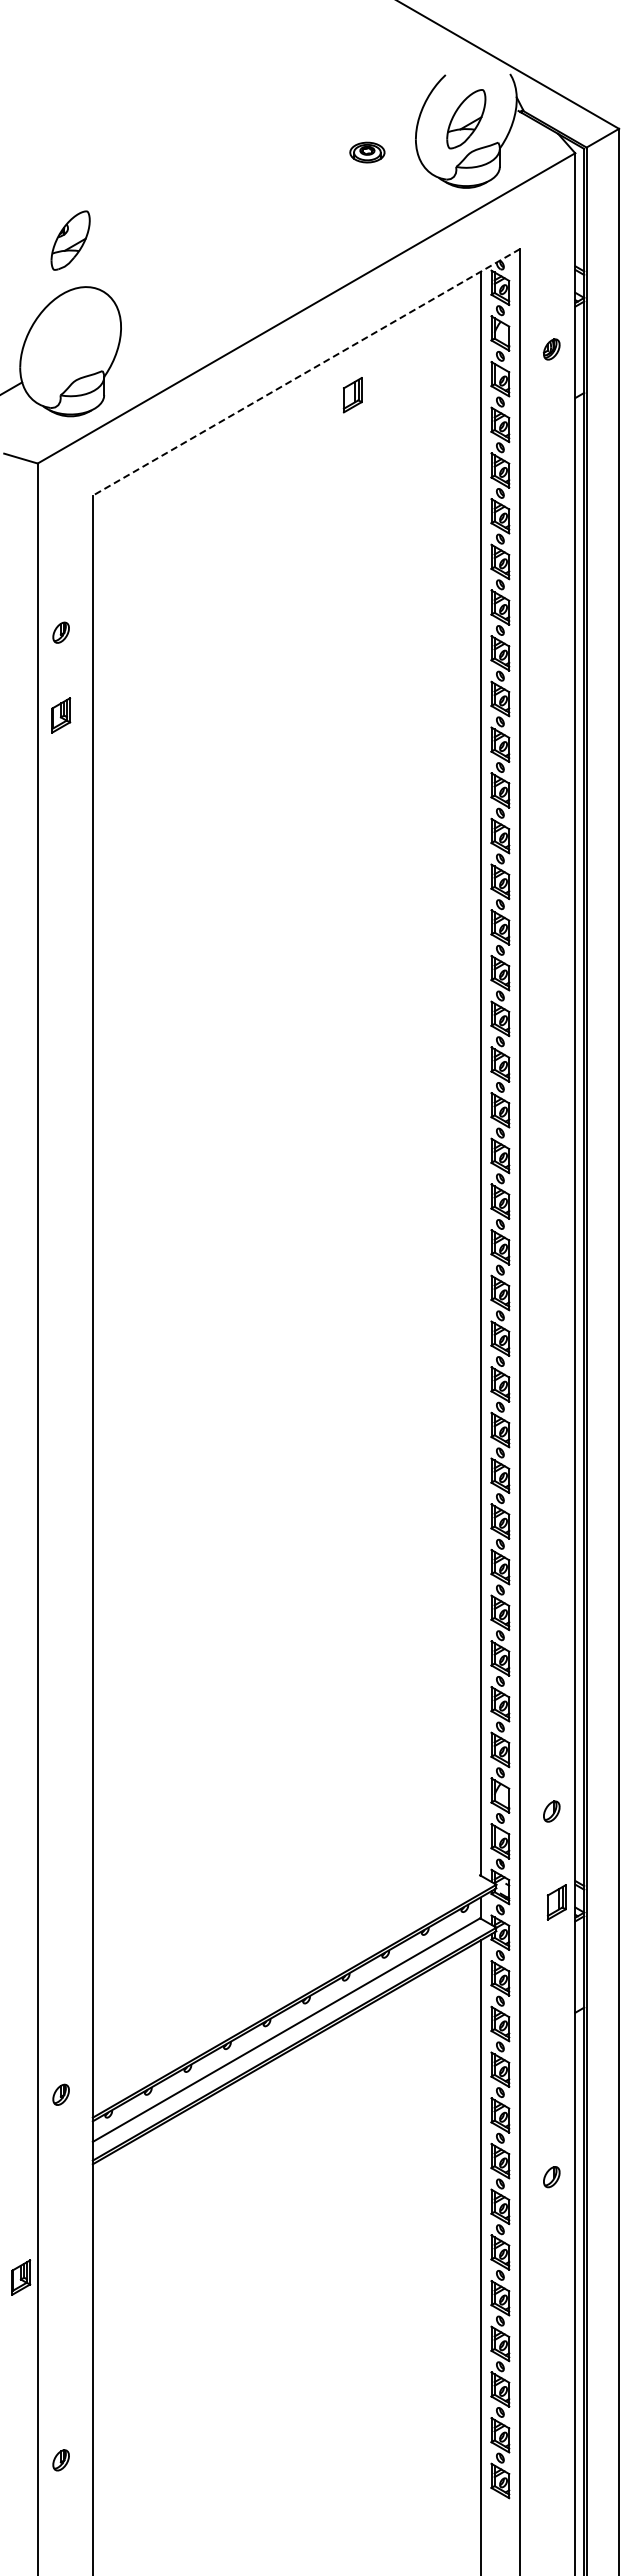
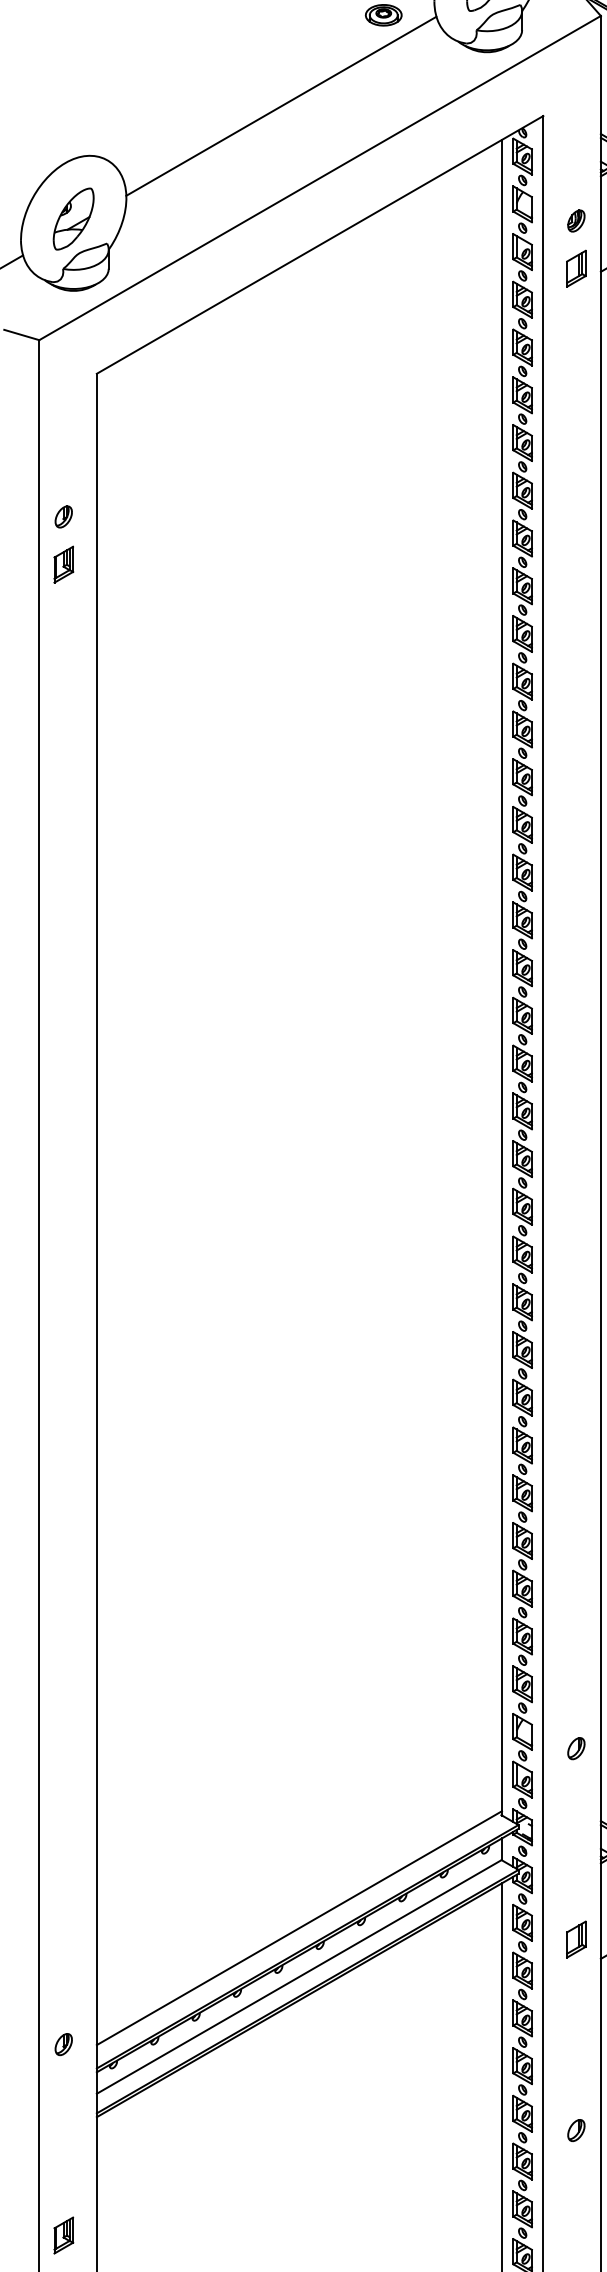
line: (269, 239) -> (281, 106), added
part: (70, 240) -> (73, 218), moved
line: (306, 372) -> (320, 245), dashed -> solid
part: (352, 395) -> (576, 269), moved
part: (61, 715) -> (64, 564), moved
part: (556, 1902) -> (576, 1939), moved
line: (286, 1983) -> (299, 1928), added
part: (21, 2277) -> (64, 2235), moved

